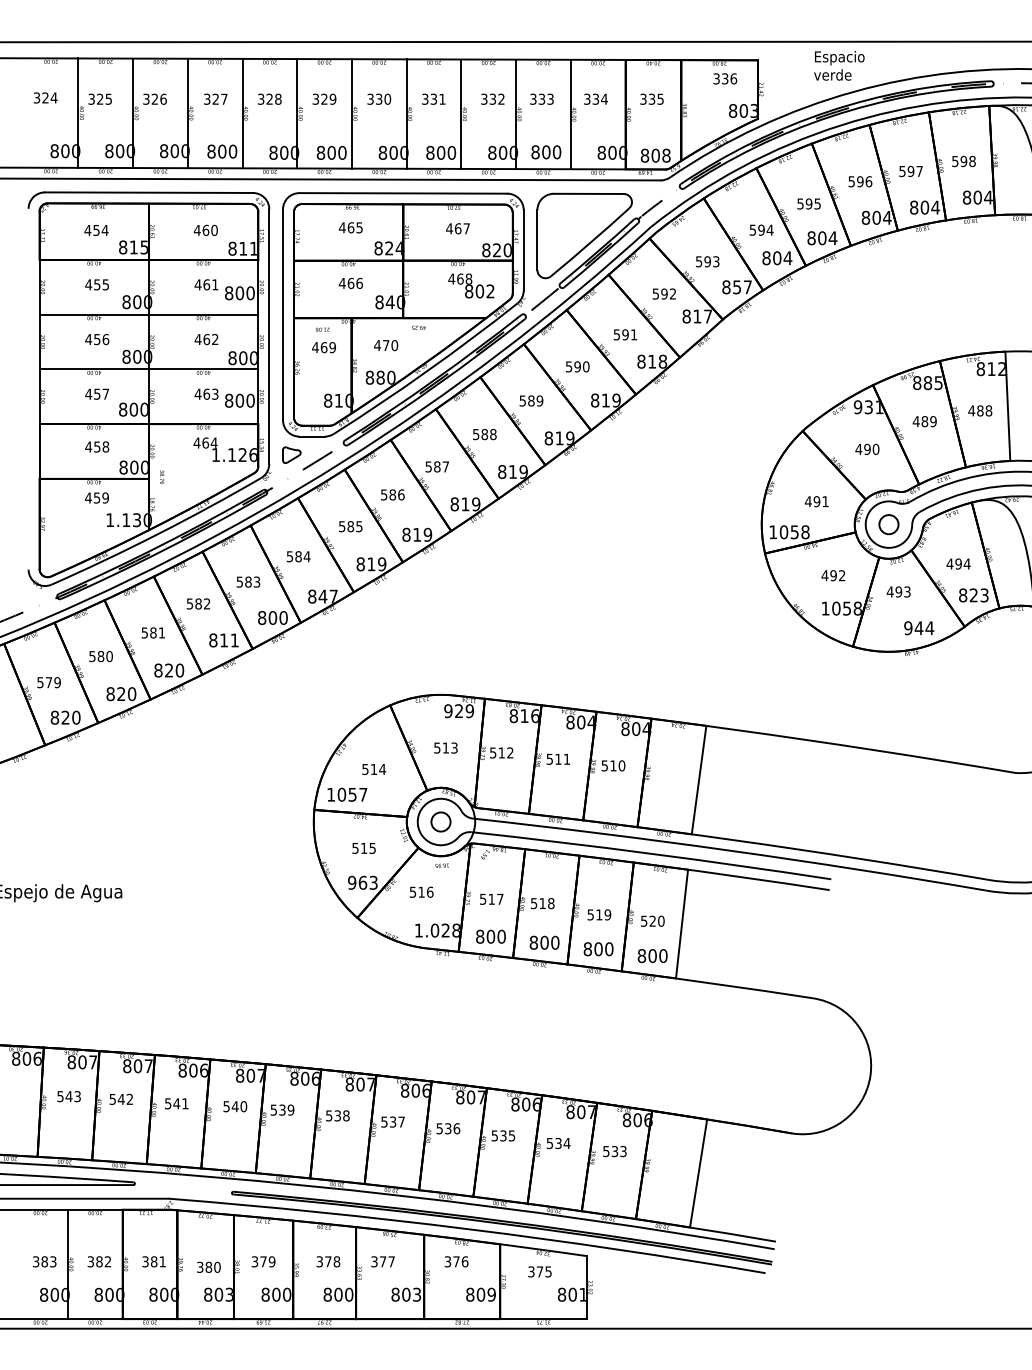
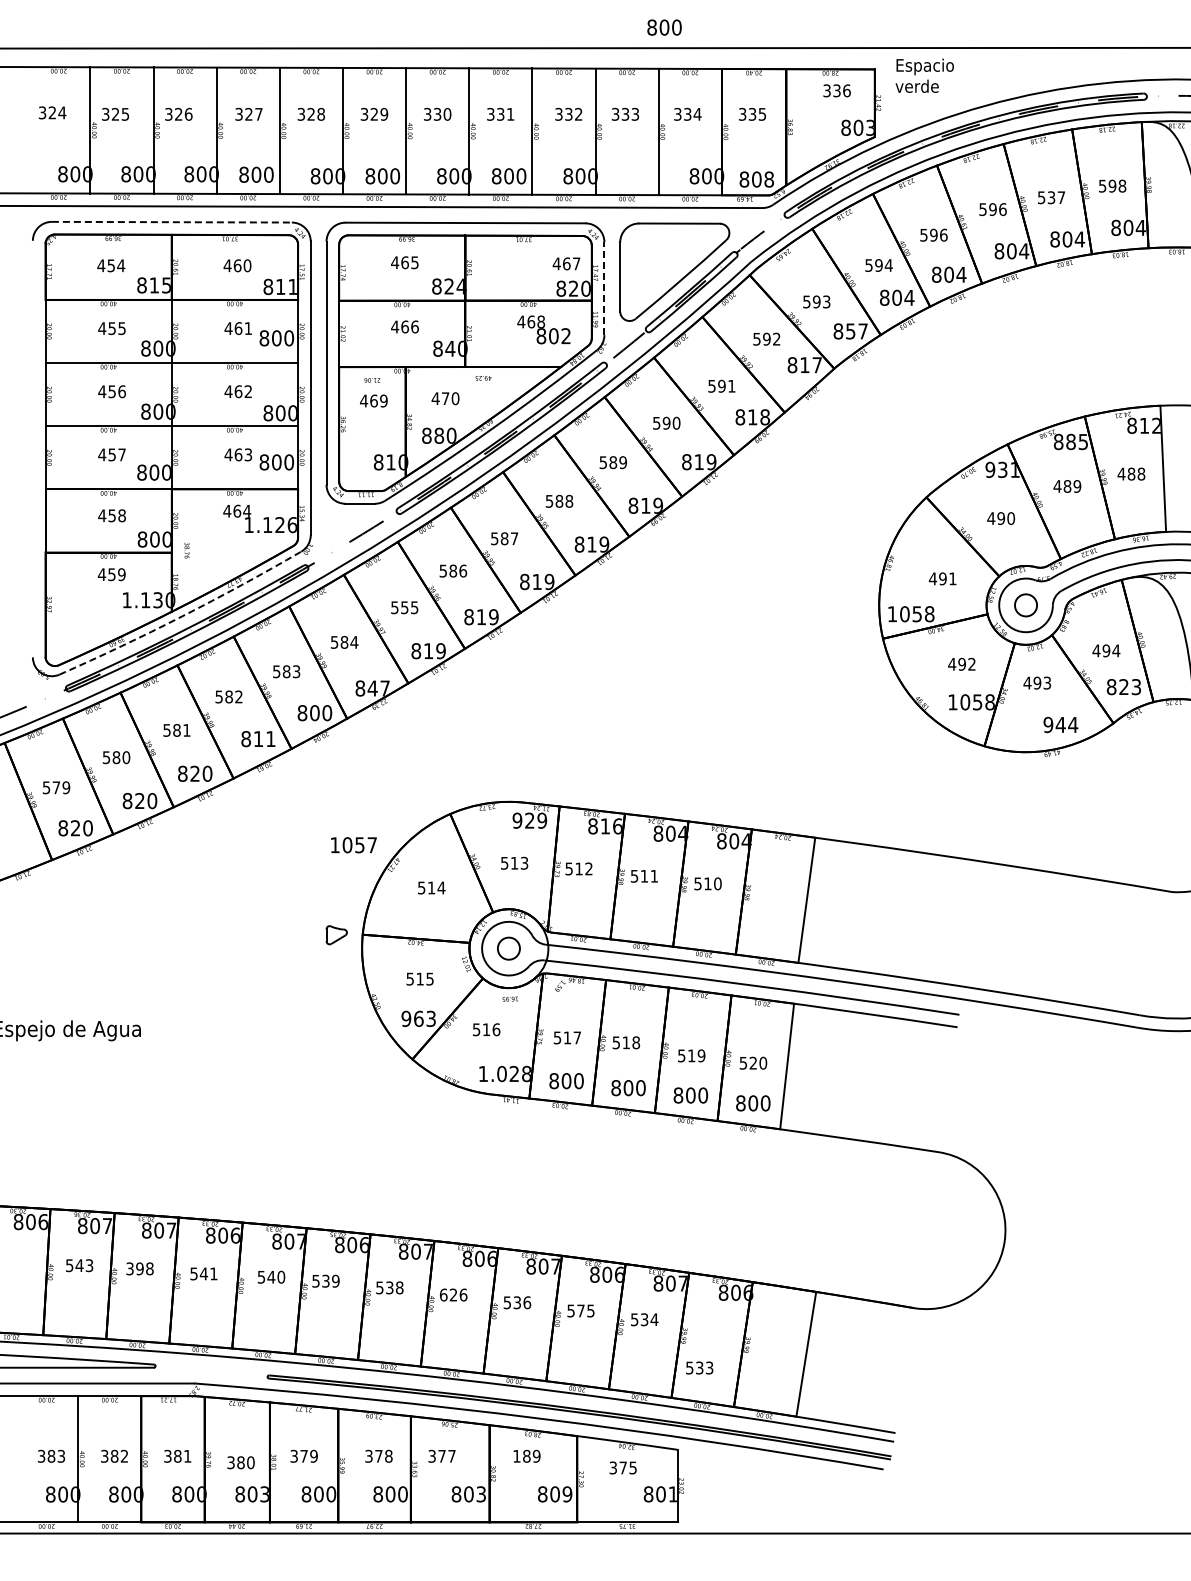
text: (839, 65) -> (924, 75), moved
text: (546, 152) -> (664, 27), moved
text: (911, 171) -> (1051, 197), 597 -> 537
line: (148, 192) -> (171, 222), solid -> dashed
text: (817, 203) -> (943, 234), 595 -> 596
text: (457, 228) -> (566, 263), moved
line: (523, 250) -> (604, 288), solid -> dashed
part: (291, 455) -> (336, 935), moved
text: (350, 526) -> (404, 607), 585 -> 555
arc: (158, 534) -> (182, 616), solid -> dashed
text: (347, 795) -> (353, 845), moved
text: (120, 1099) -> (139, 1268), 542 -> 398
text: (392, 1121) -> (453, 1294), 537 -> 626
text: (503, 1135) -> (580, 1310), 535 -> 575
text: (614, 1151) -> (699, 1367), moved
text: (456, 1261) -> (526, 1455), 376 -> 189

